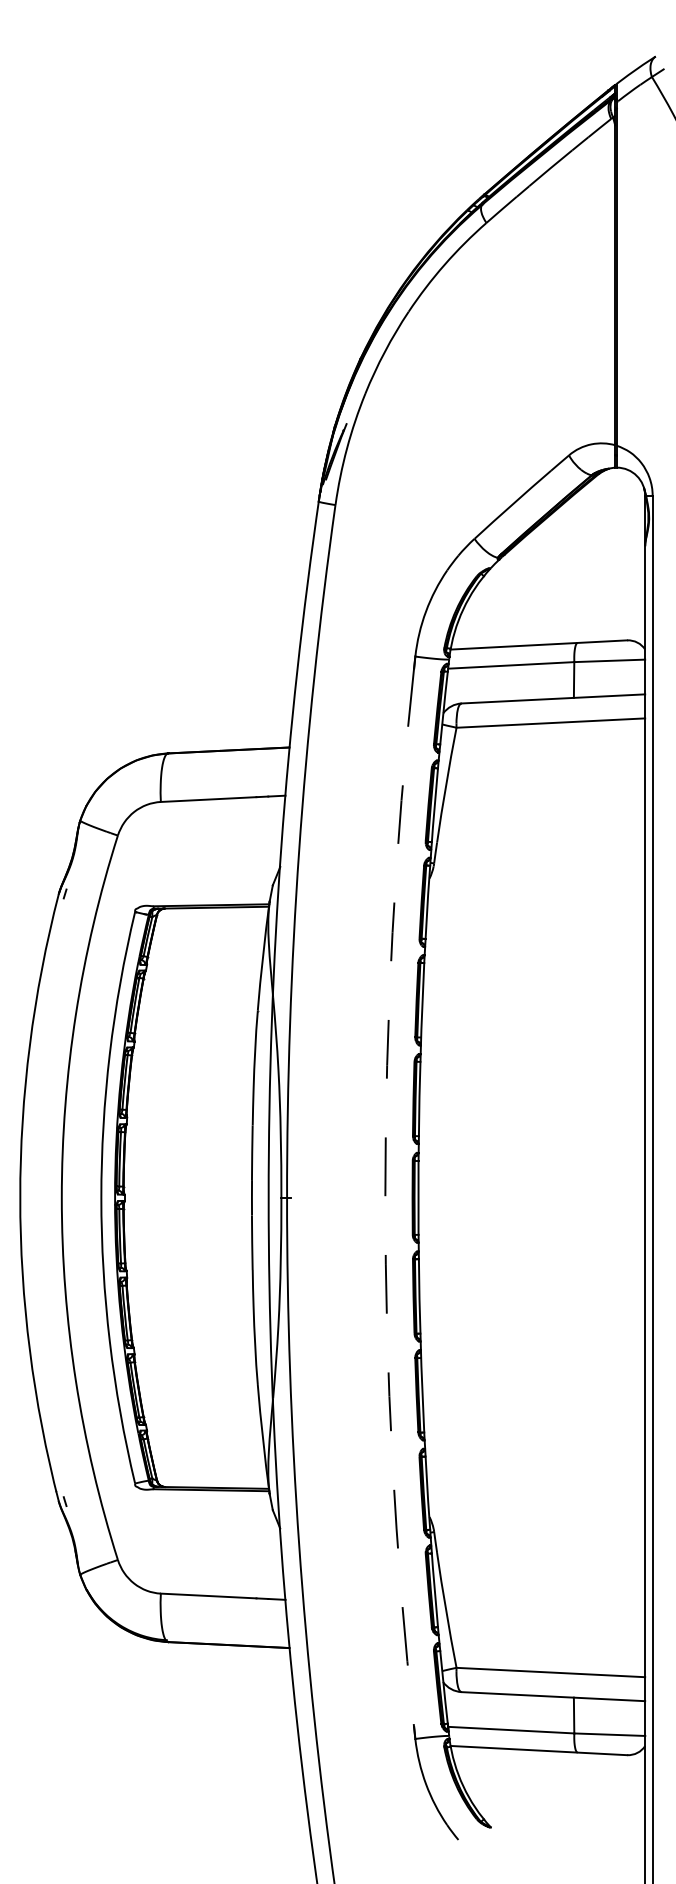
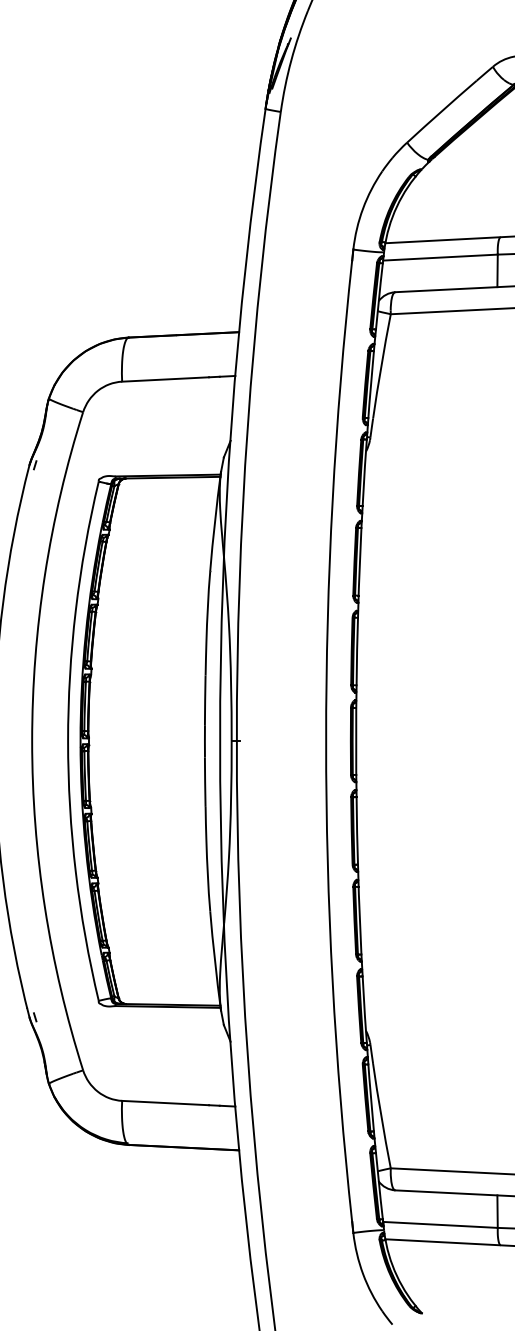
arc: (385, 1197) -> (326, 741), dashed -> solid

